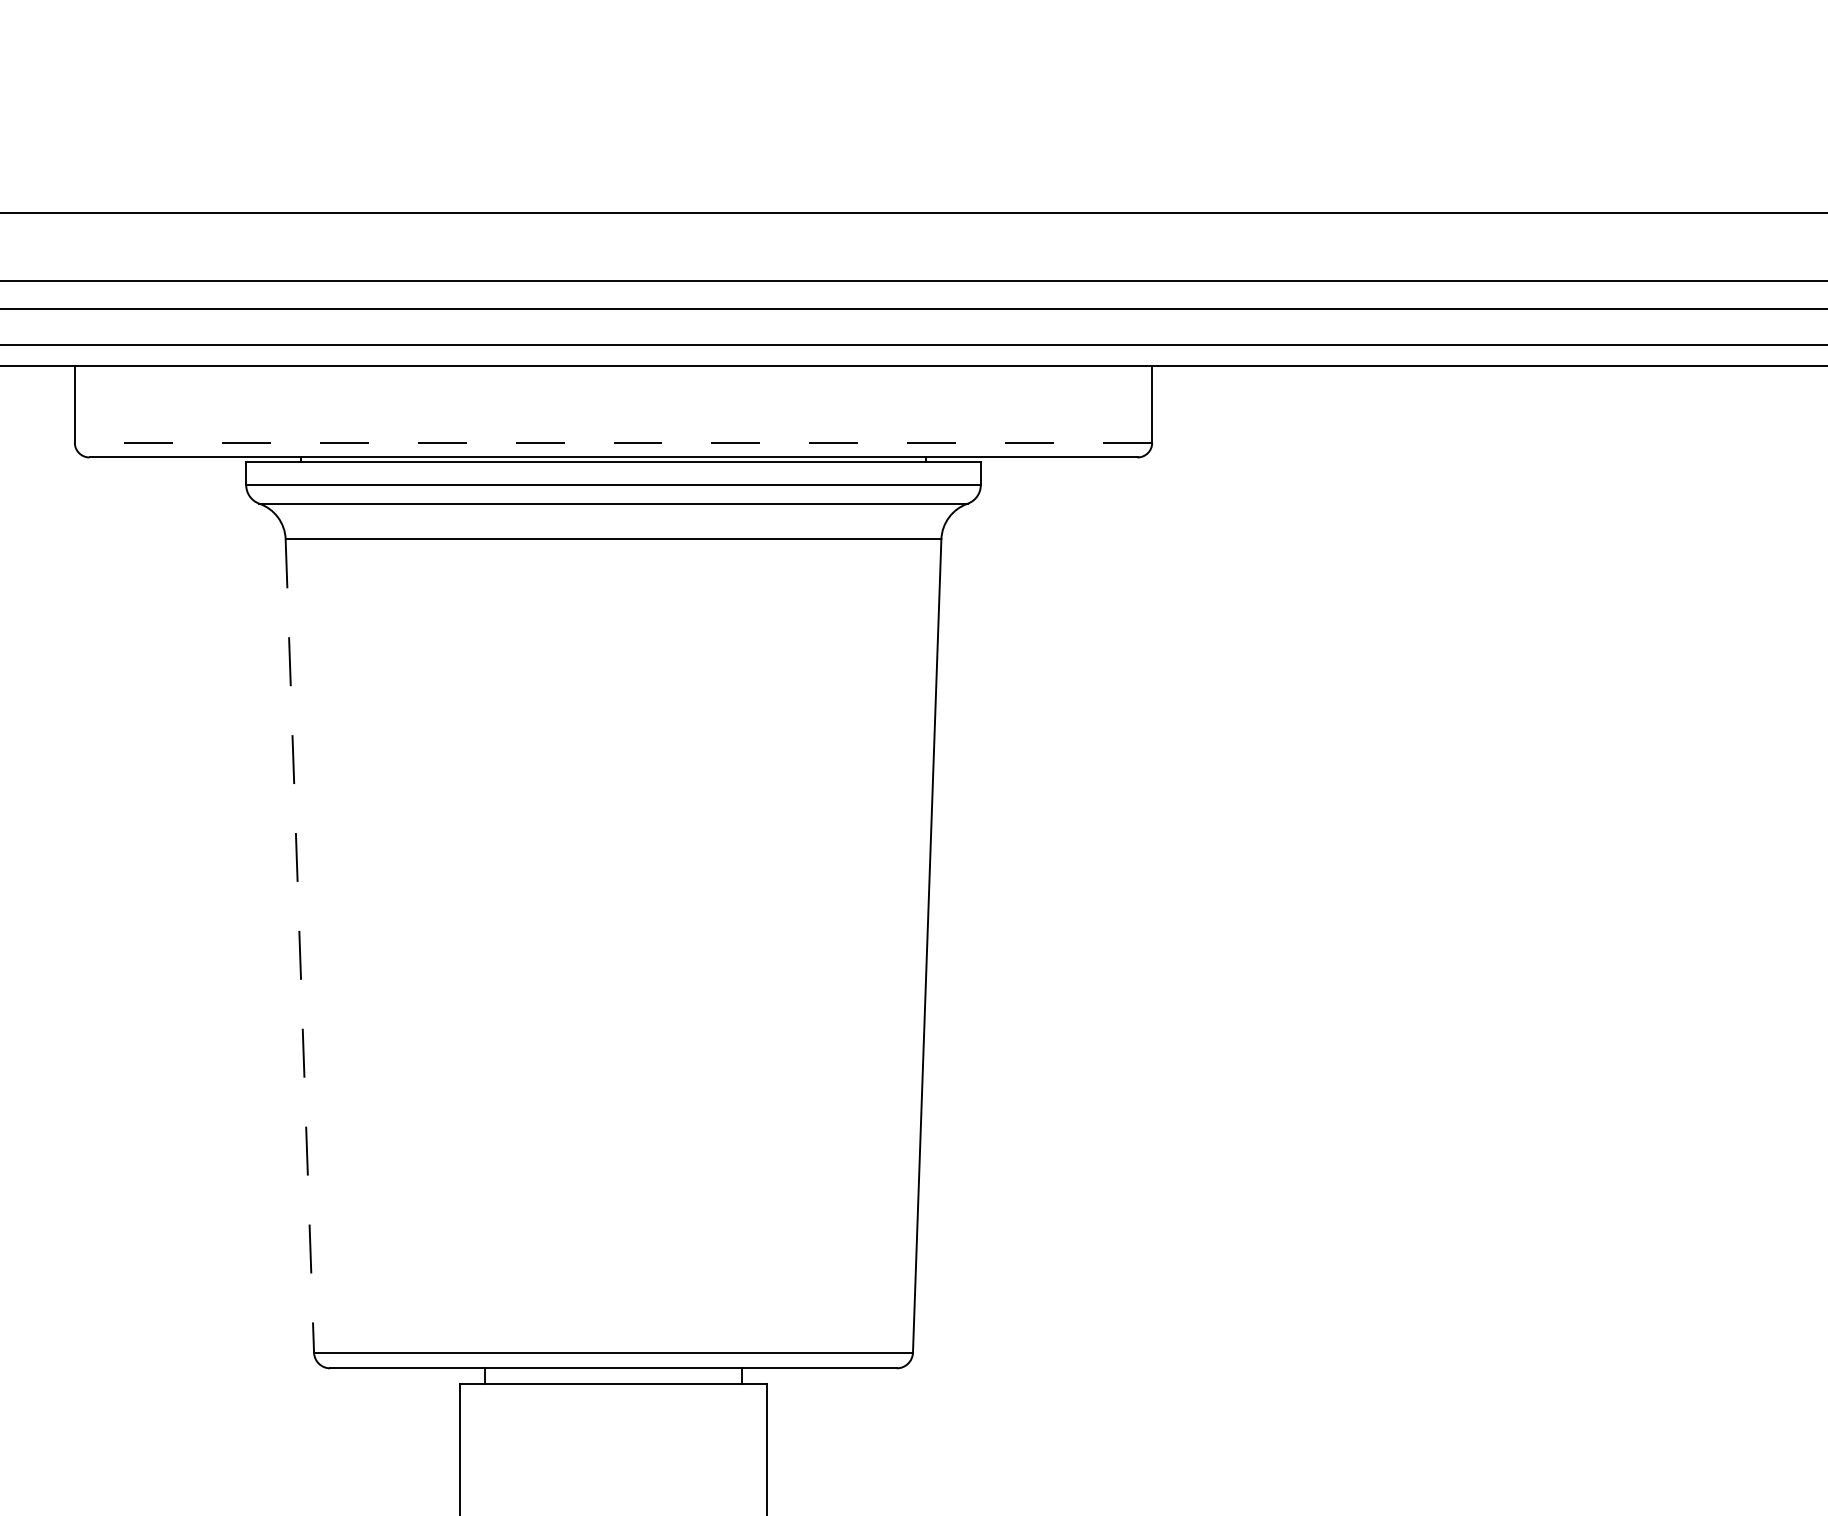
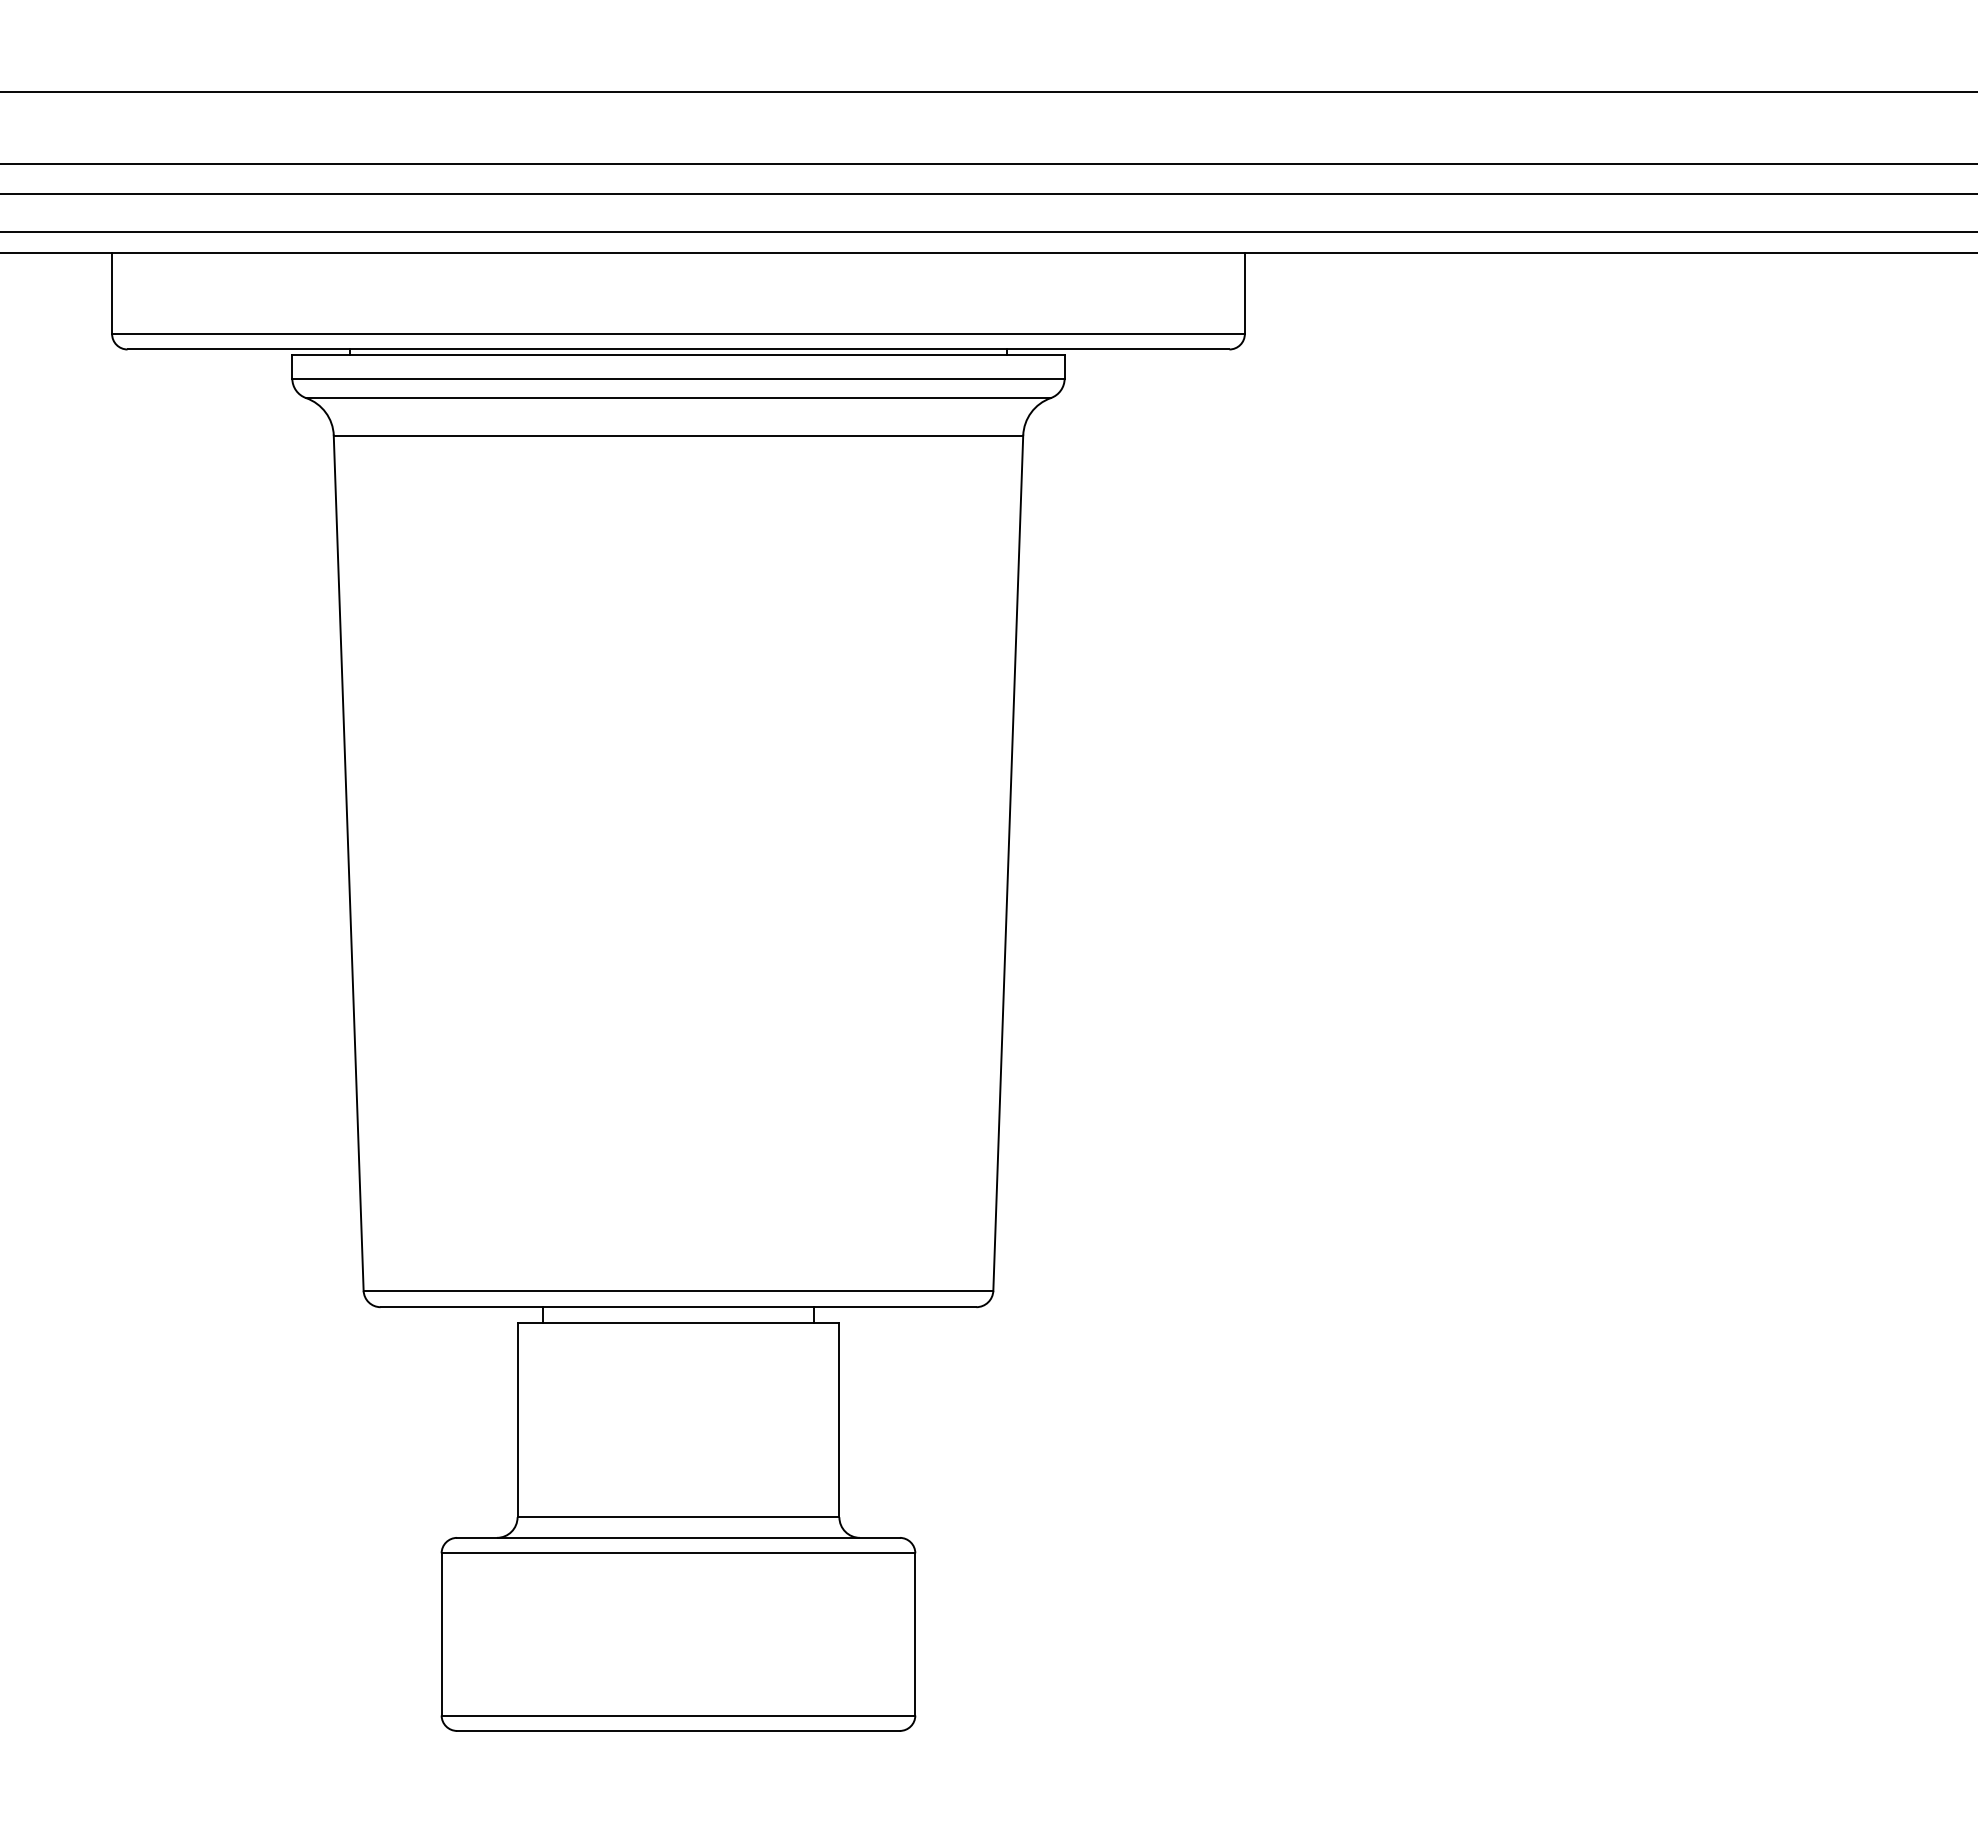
line: (612, 443) -> (677, 334), dashed -> solid
line: (299, 946) -> (348, 863), dashed -> solid

